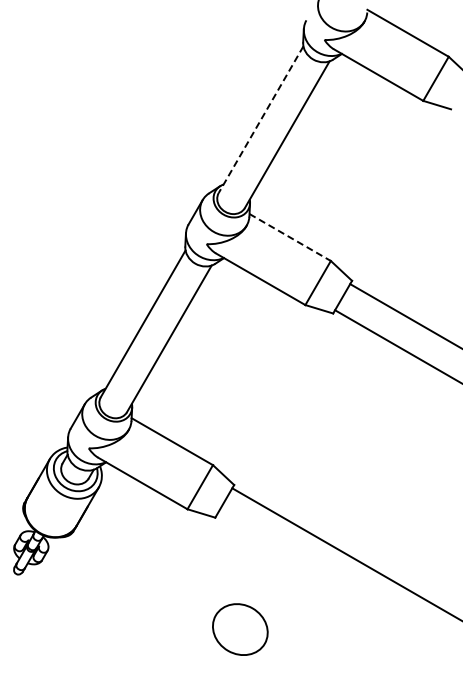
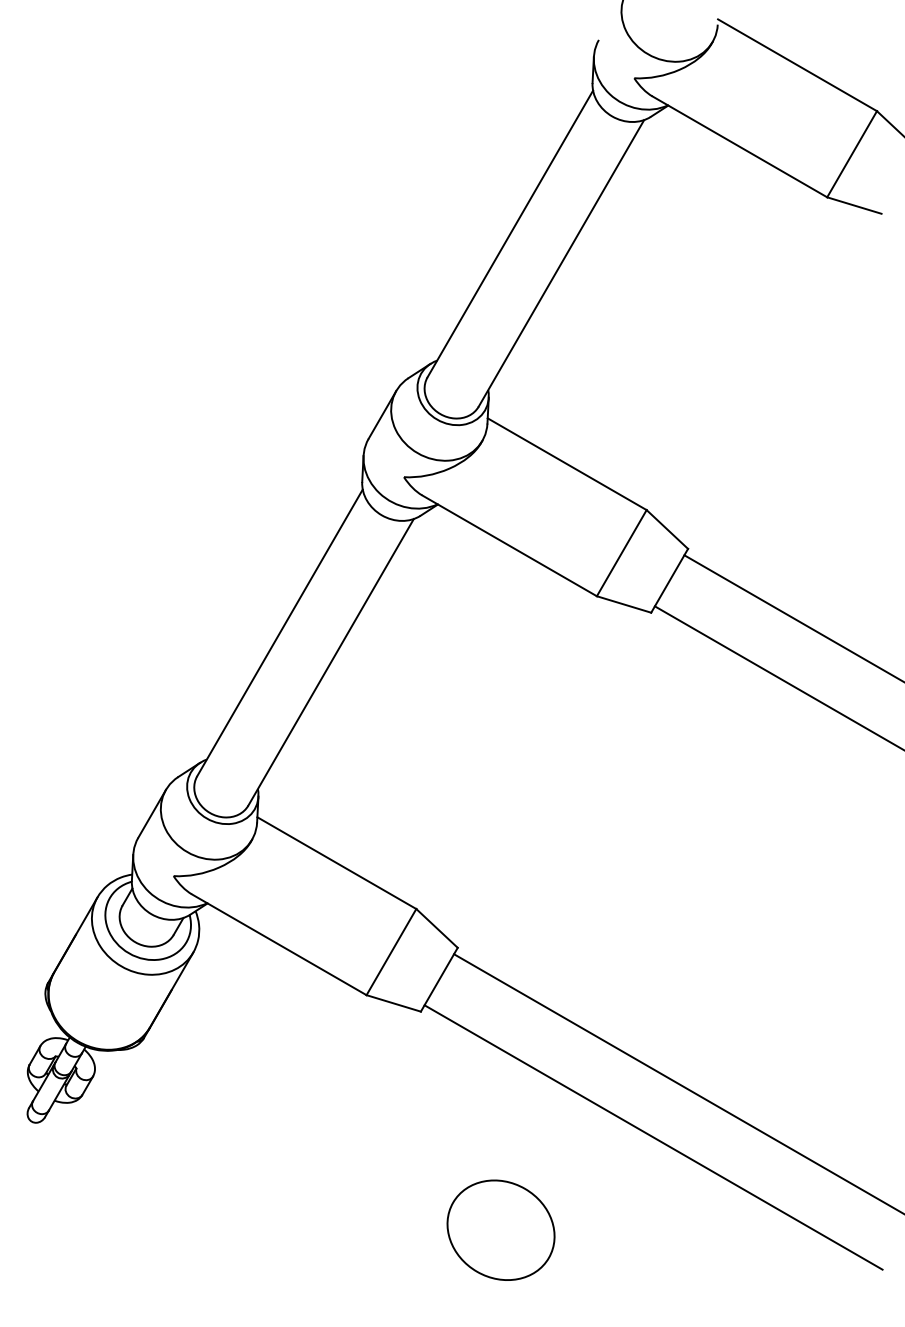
line: (261, 119) -> (511, 233), dashed -> solid
line: (290, 237) -> (567, 464), dashed -> solid
line: (334, 581) -> (653, 1136), added
part: (240, 629) -> (501, 1230), moved

